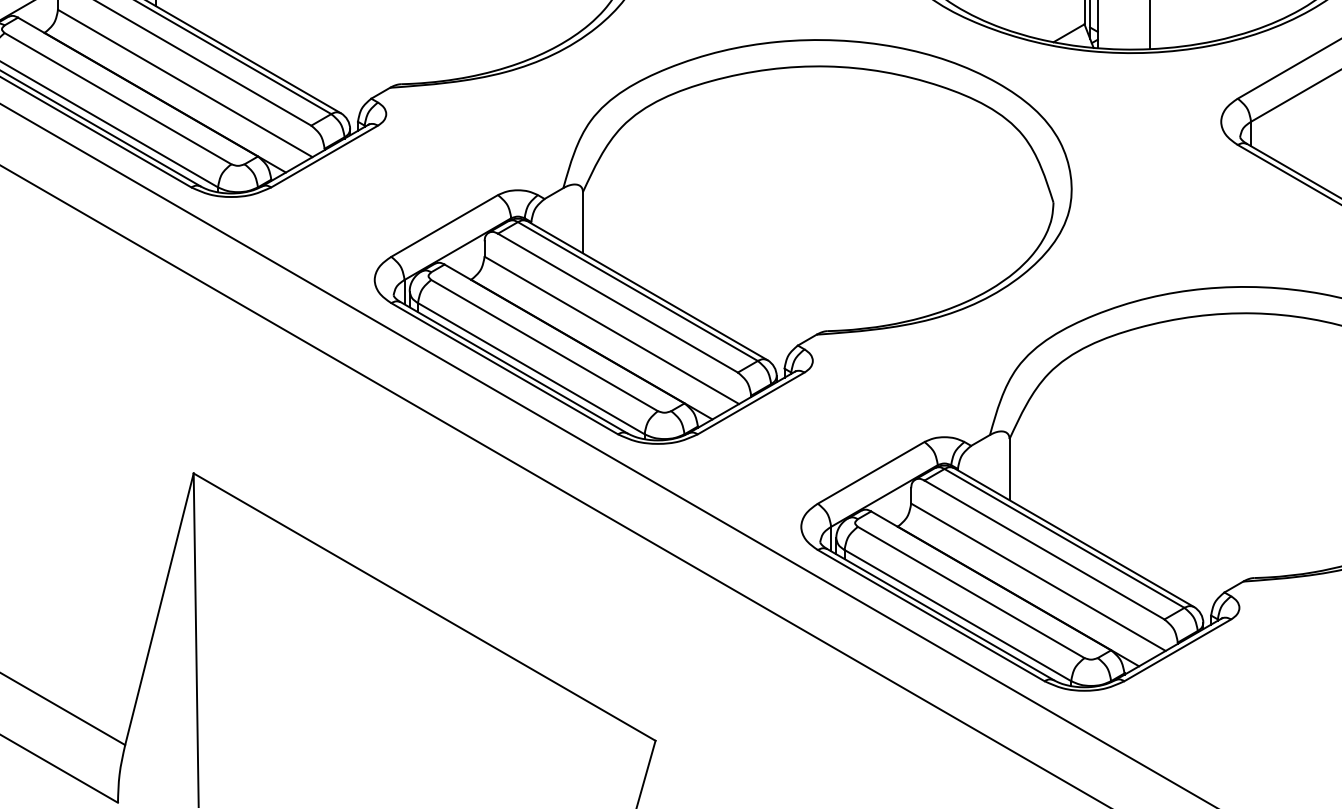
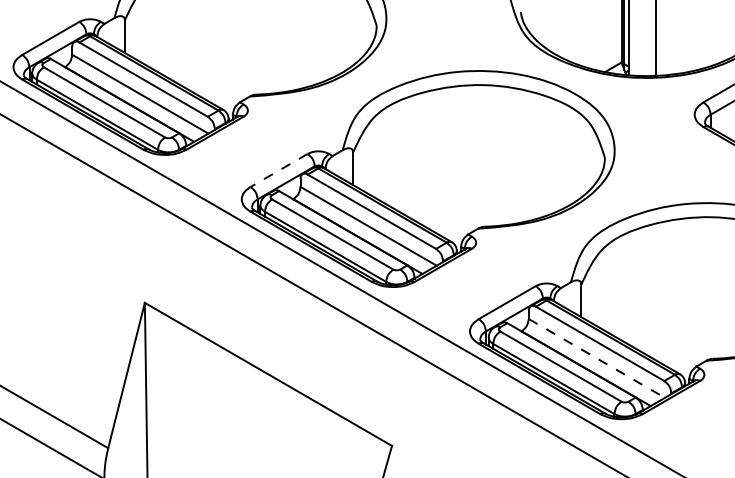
line: (445, 226) -> (279, 170), solid -> dashed
line: (1037, 577) -> (596, 358), solid -> dashed

